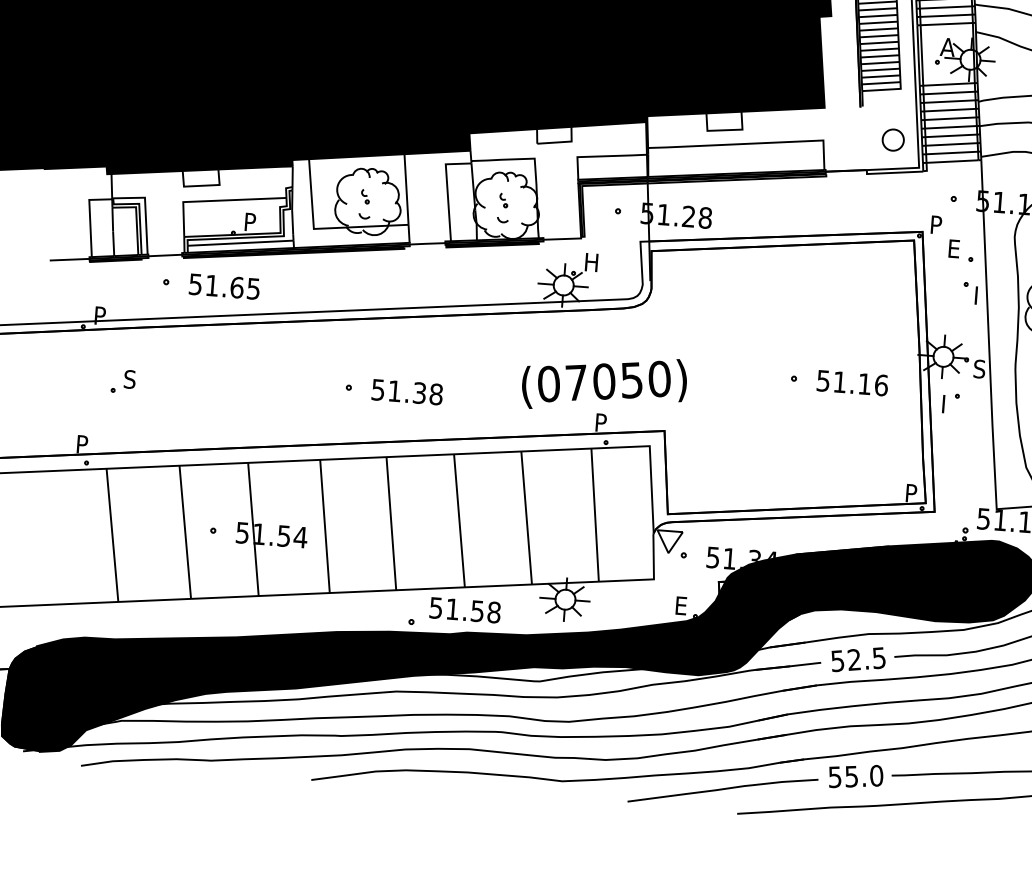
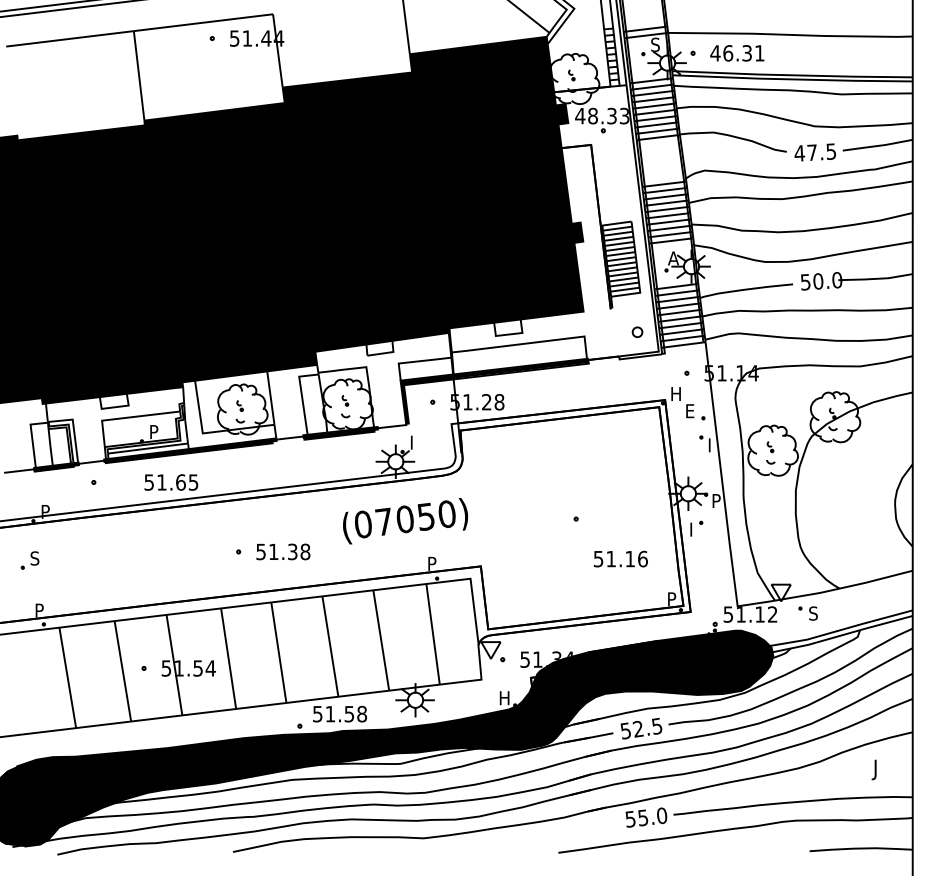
part: (893, 140) -> (637, 332), size x0.6
text: (938, 224) -> (676, 393), P -> H
text: (592, 262) -> (416, 442), H -> I
text: (224, 286) -> (171, 482), moved
text: (979, 368) -> (716, 500), S -> P
part: (122, 381) -> (29, 560), moved
text: (852, 382) -> (620, 558), moved
text: (604, 384) -> (405, 521), moved
text: (683, 606) -> (505, 698), E -> H
curve: (723, 789) -> (546, 835), removed

